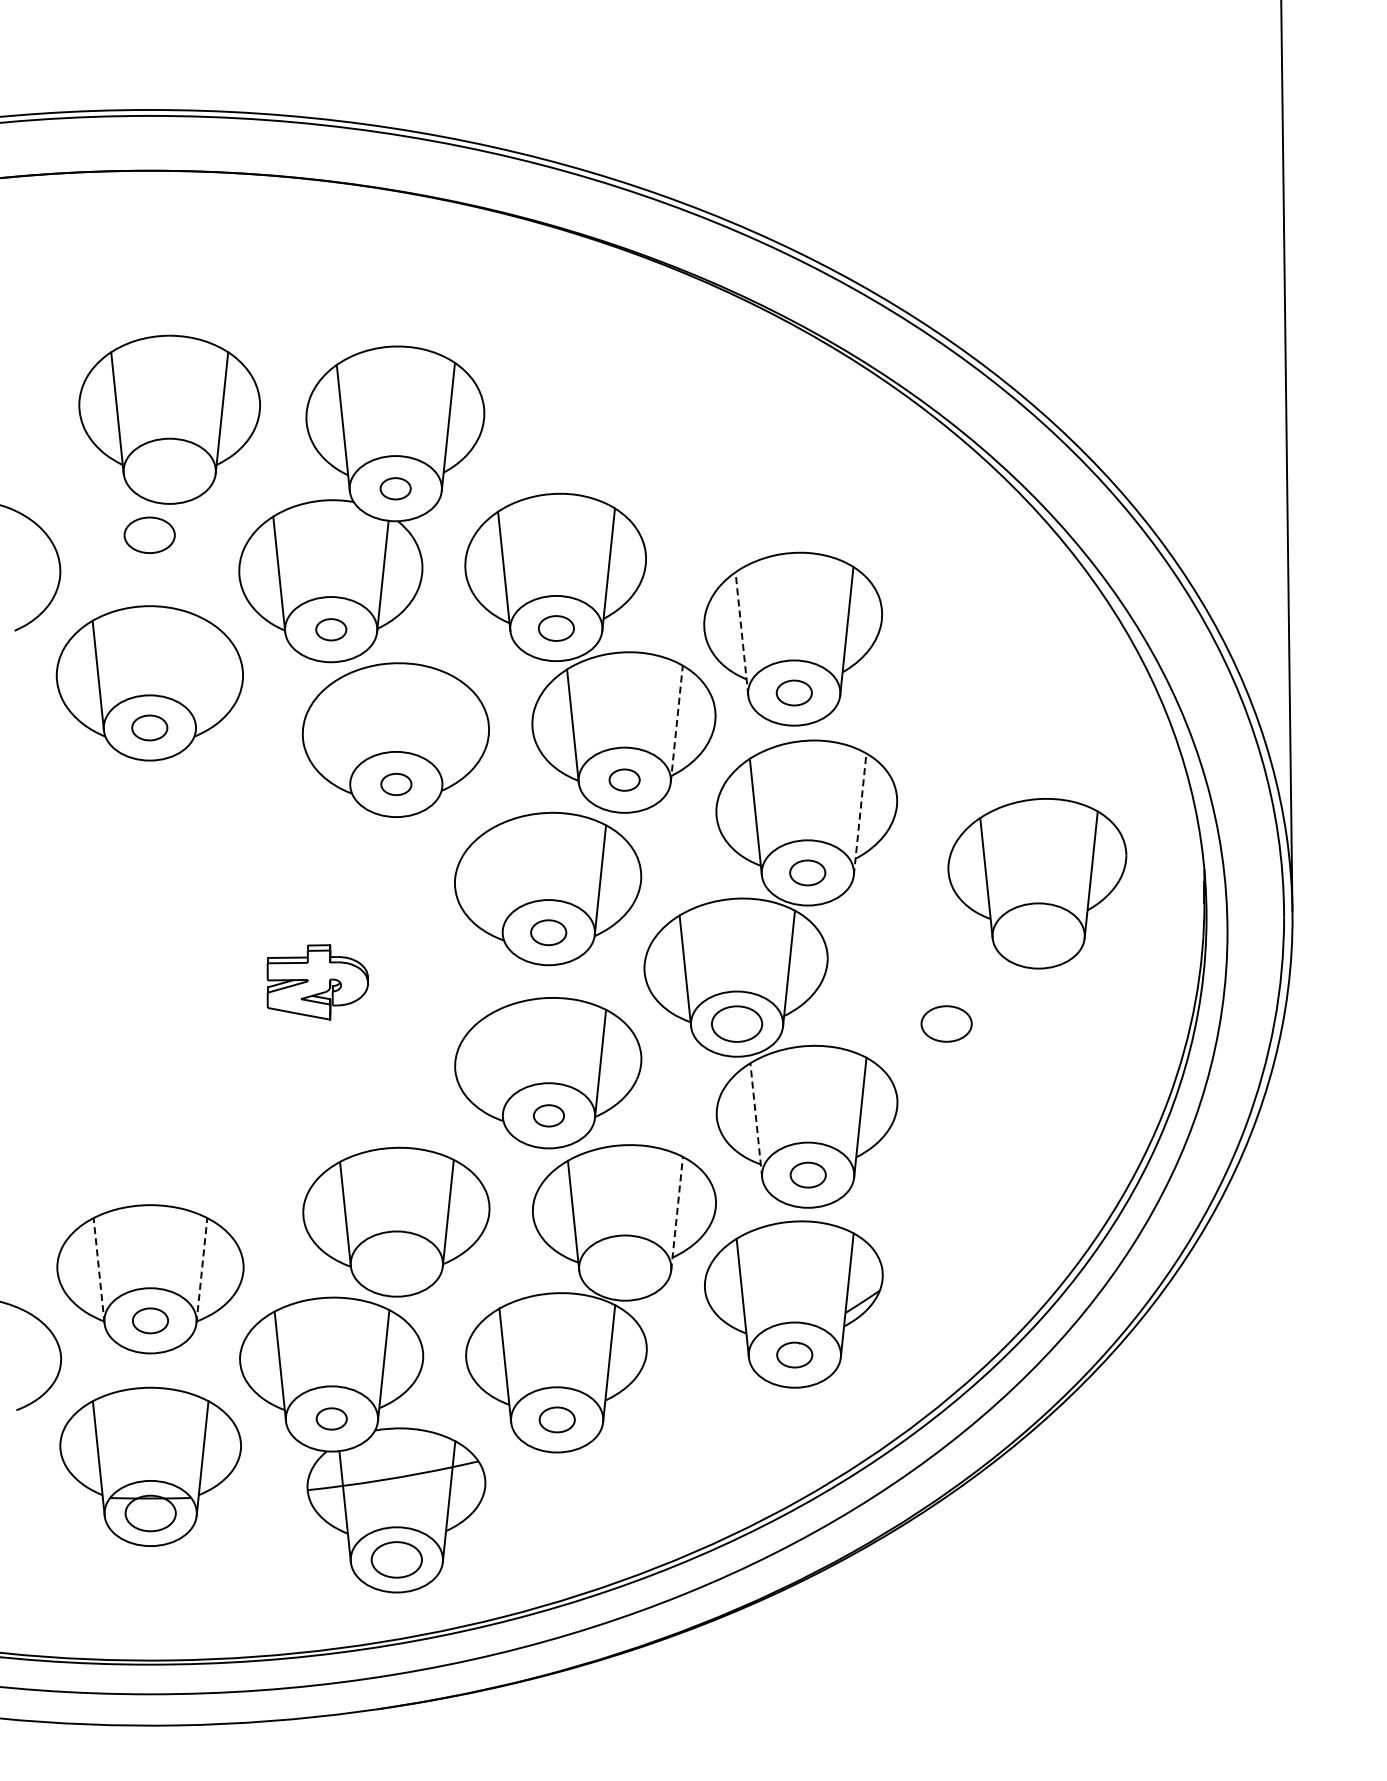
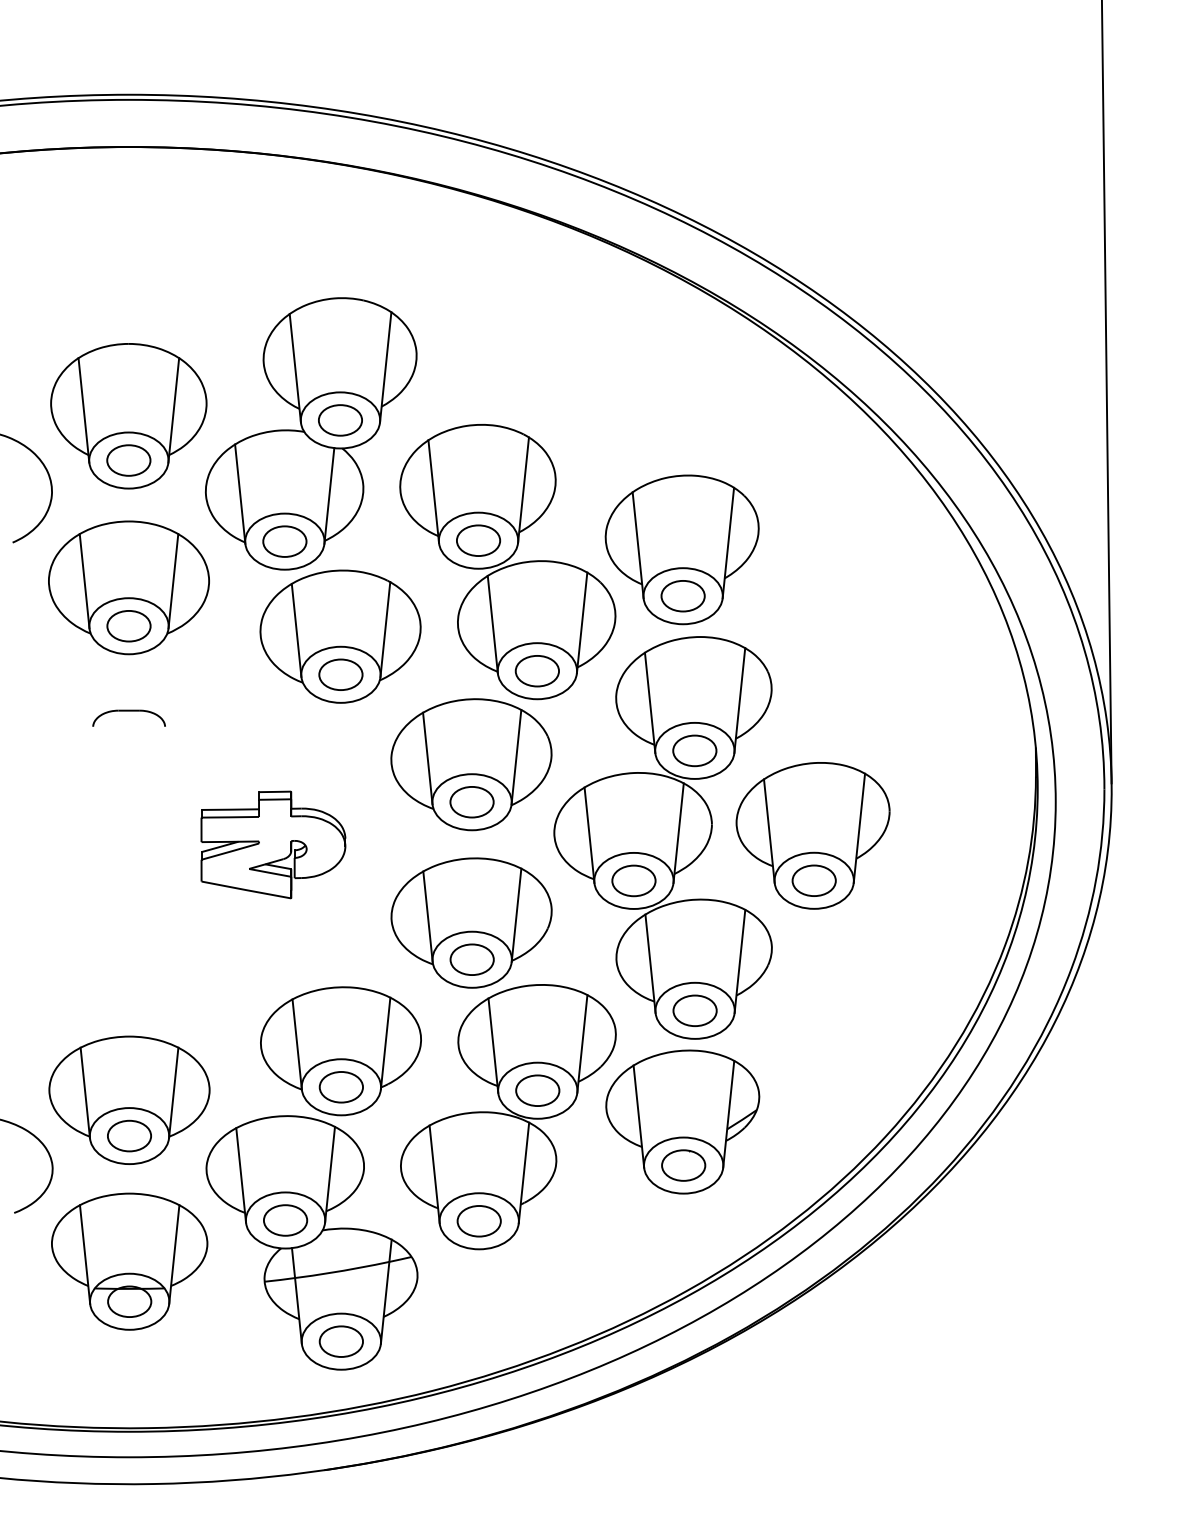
part: (169, 419) -> (128, 415), moved
part: (395, 488) -> (340, 420), size x1.67
part: (556, 628) -> (478, 540), size x1.43
part: (331, 629) -> (285, 541), size x1.67
line: (741, 633) -> (637, 544), dashed -> solid
line: (201, 675) -> (173, 581), added
part: (794, 692) -> (683, 595), size x1.43
line: (676, 724) -> (581, 623), dashed -> solid
part: (149, 727) -> (128, 625), size x1.43
line: (447, 731) -> (384, 629), added
line: (344, 732) -> (296, 630), added
part: (624, 779) -> (537, 670), size x1.67
part: (396, 784) -> (341, 674), size x1.67
line: (860, 813) -> (740, 699), dashed -> solid
part: (149, 827) -> (128, 711), added
part: (807, 872) -> (694, 750), size x1.43
line: (496, 881) -> (427, 758), added
part: (1037, 883) -> (813, 835), moved
part: (548, 932) -> (471, 802), size x1.43
part: (317, 982) -> (273, 845), size x1.67
line: (497, 1065) -> (427, 916), added
part: (548, 1115) -> (471, 959), size x1.67
line: (756, 1119) -> (650, 962), dashed -> solid
part: (808, 1174) -> (695, 1010), size x1.43
line: (677, 1213) -> (582, 1043), dashed -> solid
part: (396, 1263) -> (341, 1086), added
part: (625, 1267) -> (538, 1090), added
line: (99, 1270) -> (85, 1092), dashed -> solid
line: (201, 1270) -> (173, 1092), dashed -> solid
part: (150, 1320) -> (129, 1135), size x1.43
part: (794, 1354) -> (683, 1165), size x1.43
part: (331, 1418) -> (285, 1220), size x1.67
part: (557, 1419) -> (479, 1220), size x1.43

